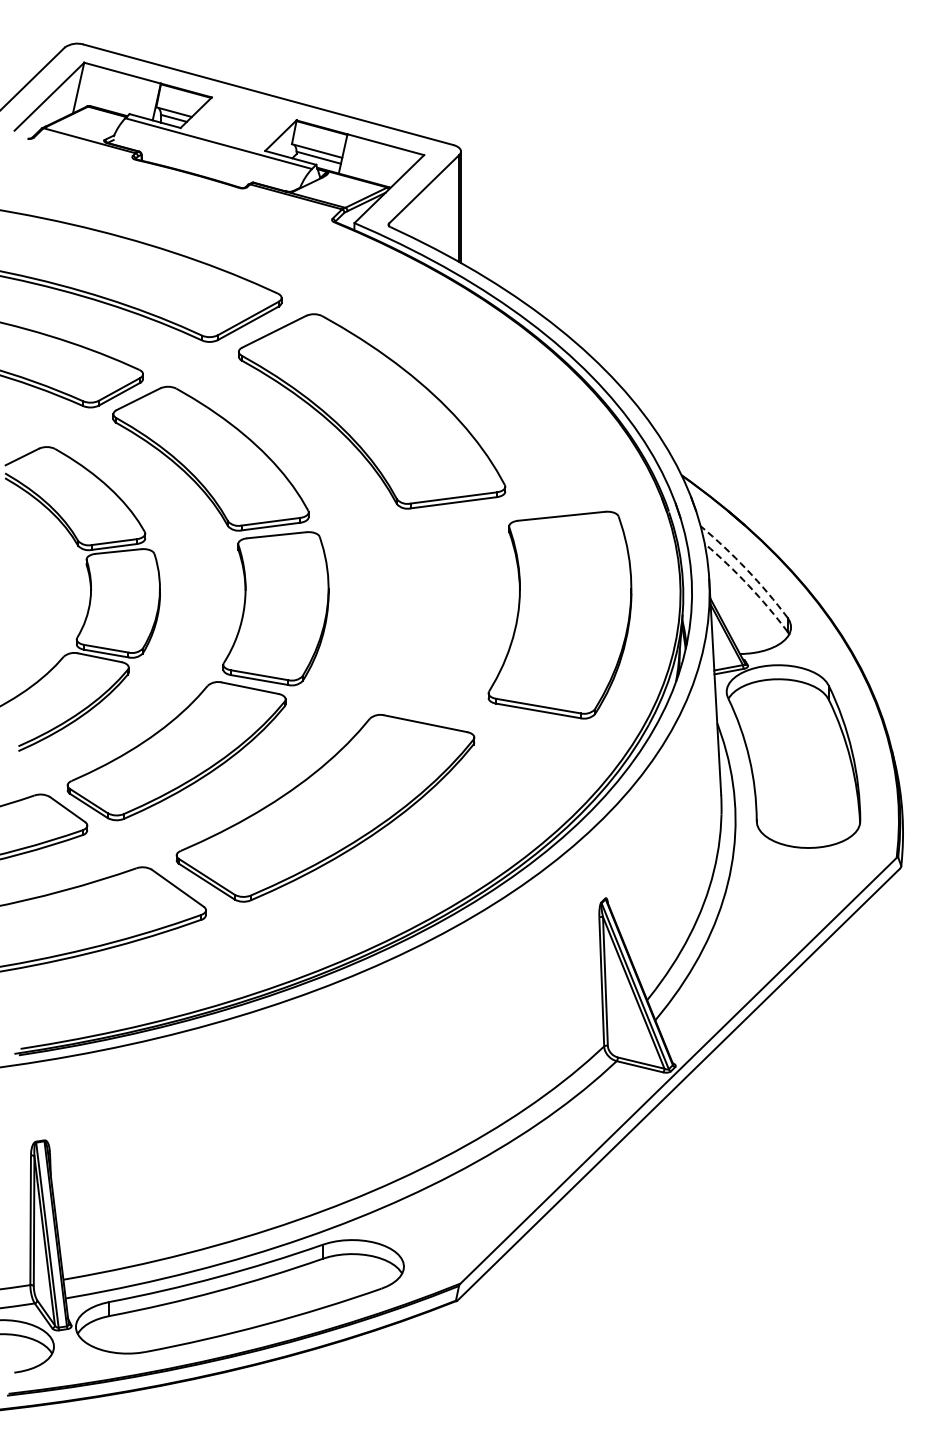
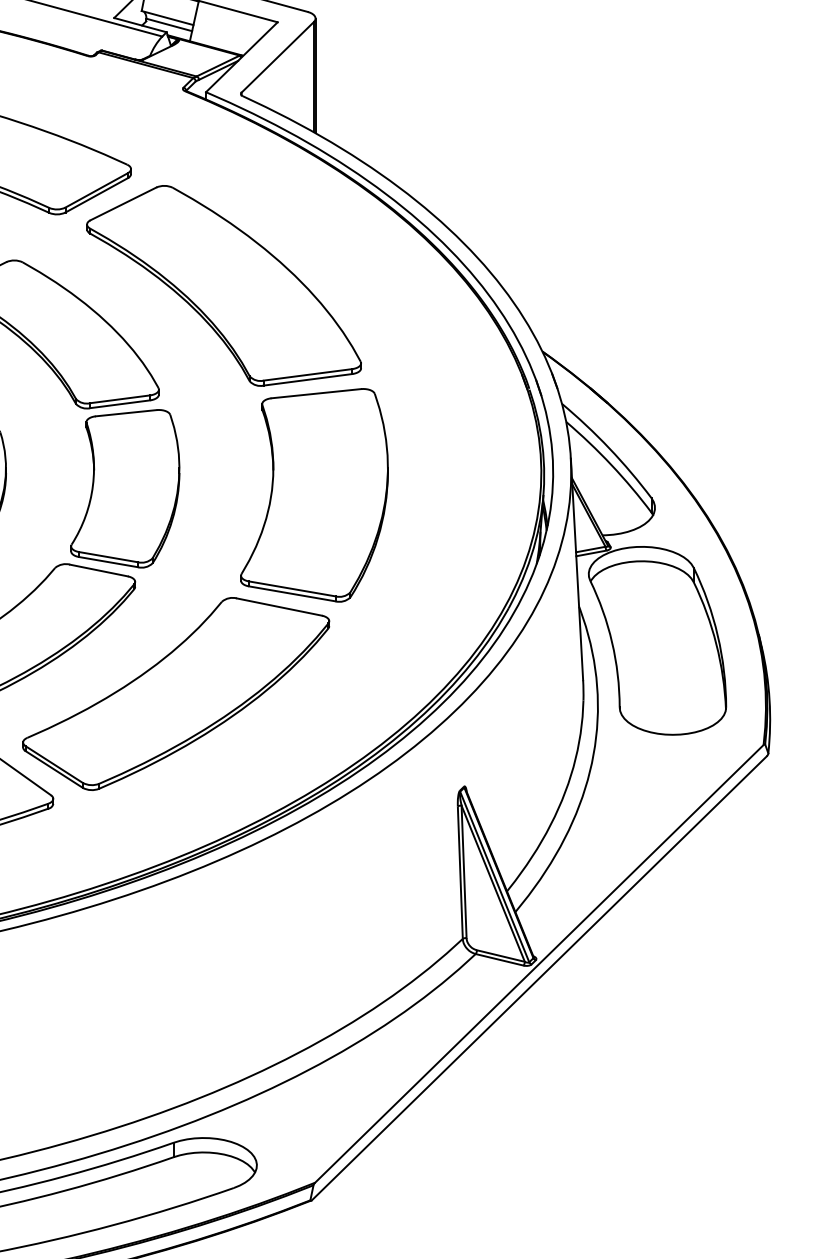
arc: (746, 569) -> (609, 448), dashed -> solid
arc: (748, 585) -> (611, 464), dashed -> solid
part: (559, 614) -> (314, 494), moved

